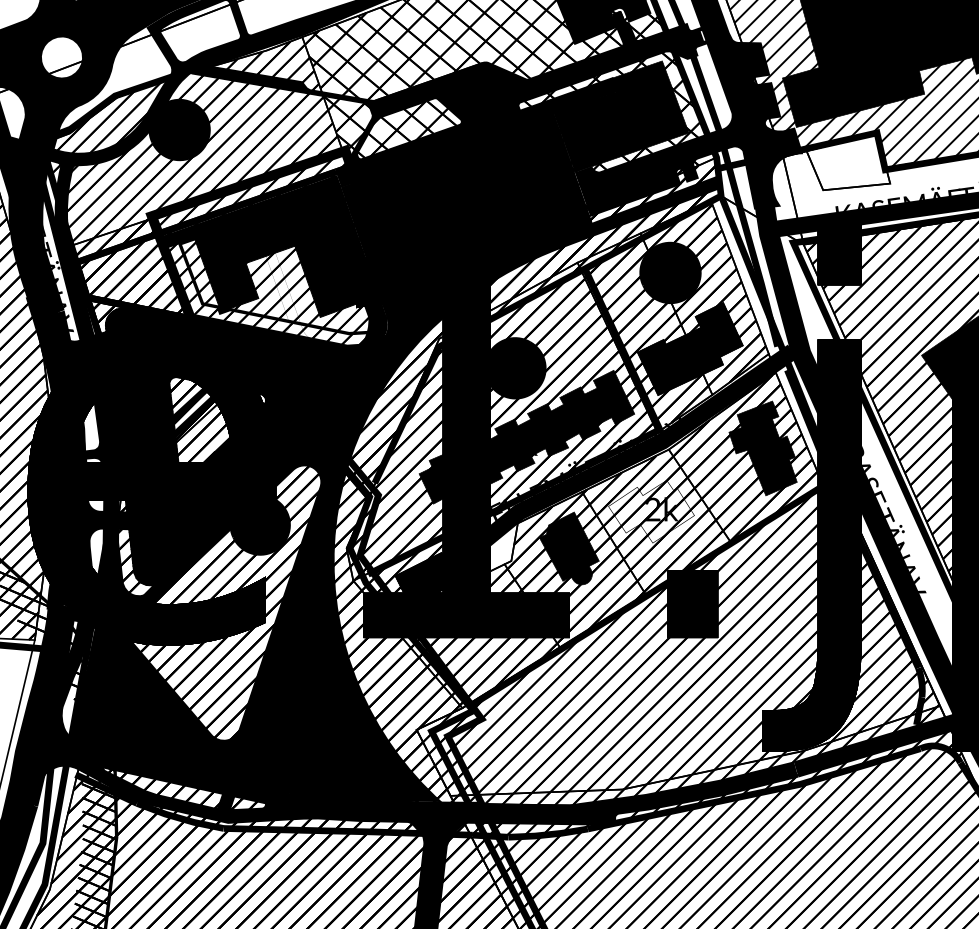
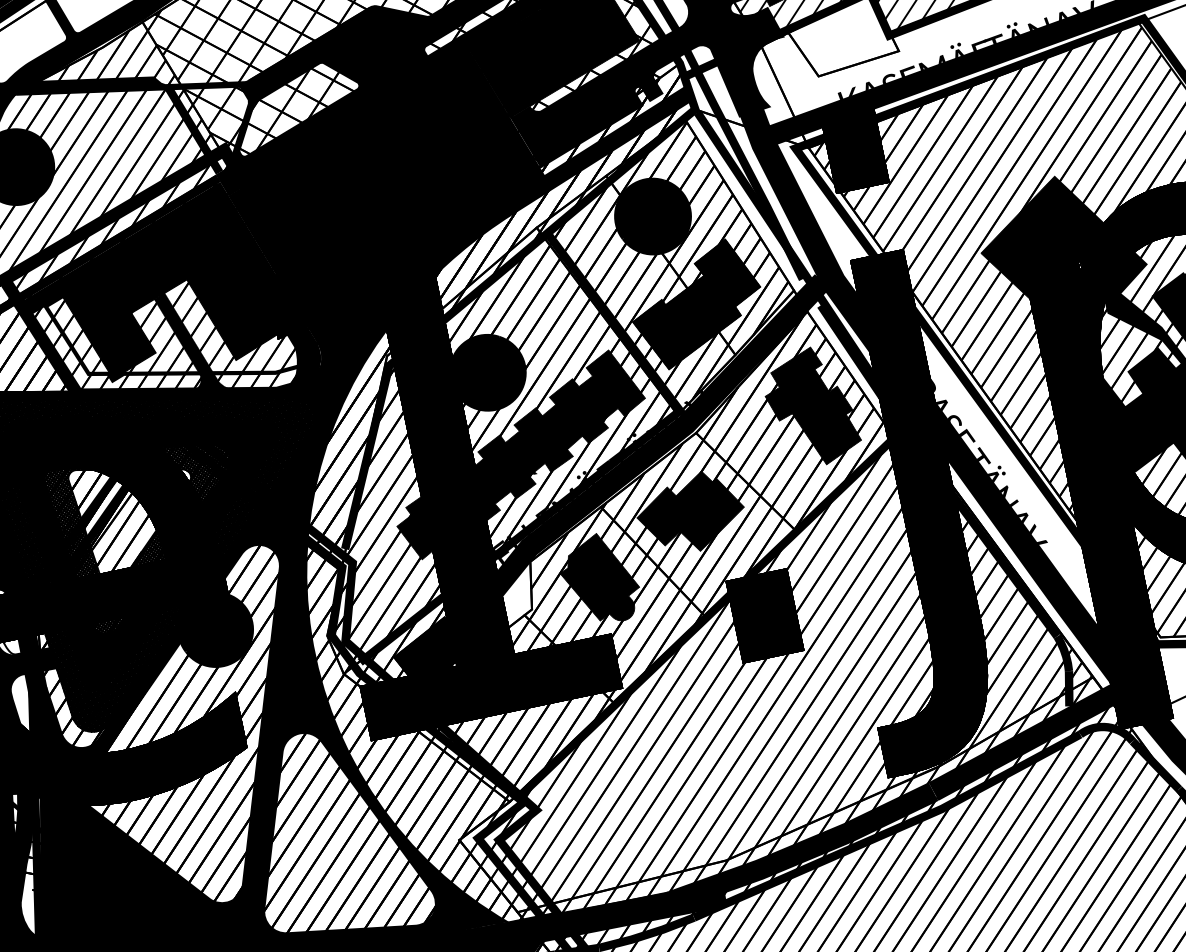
fill: (324, 130) -> (193, 130), added
fill: (290, 296) -> (194, 342), added
fill: (651, 511) -> (690, 513), added

